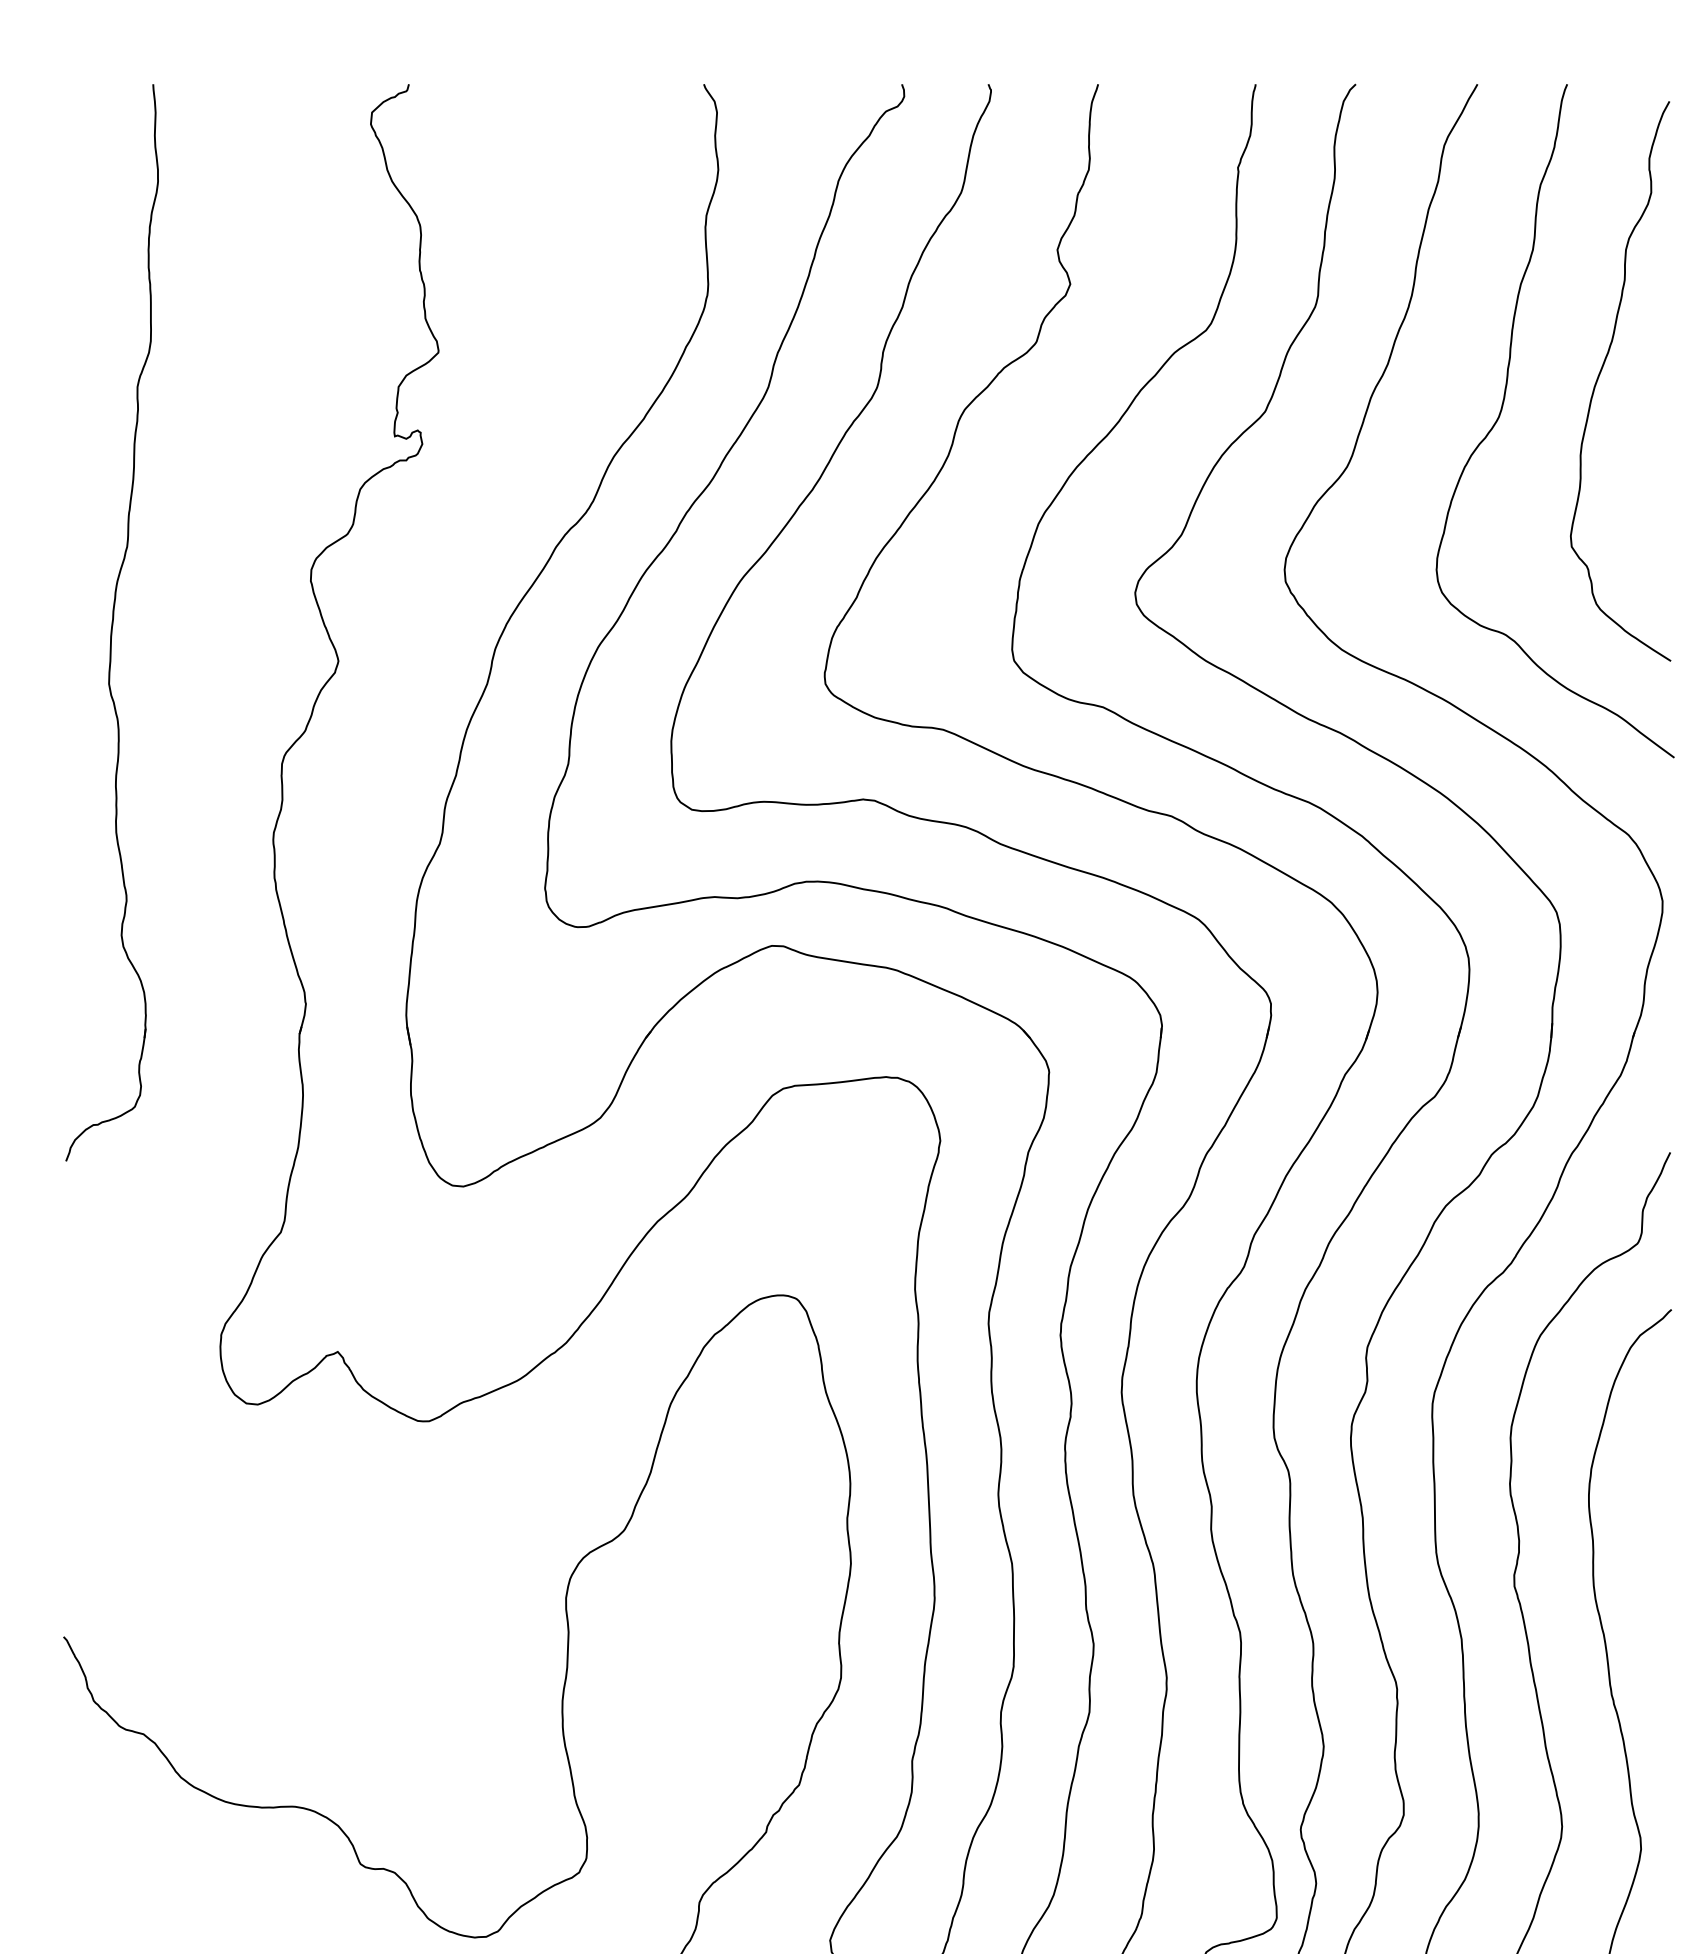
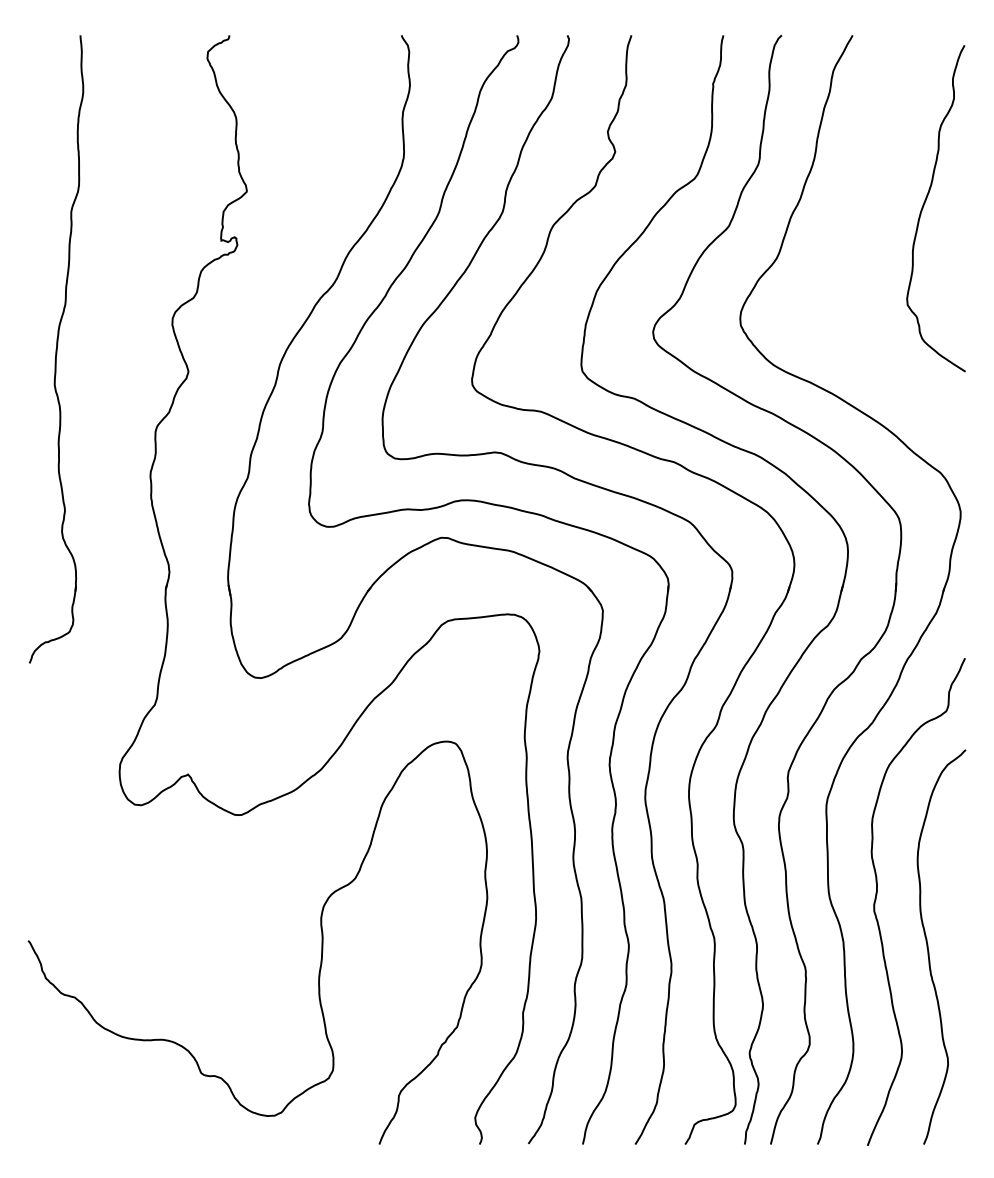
curve: (1504, 405) -> (868, 222), removed

